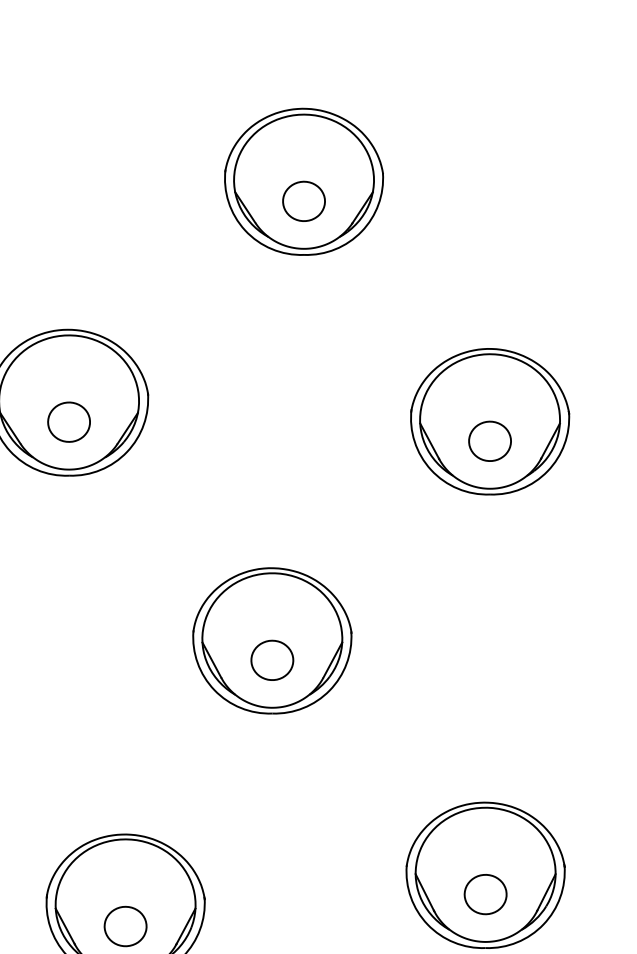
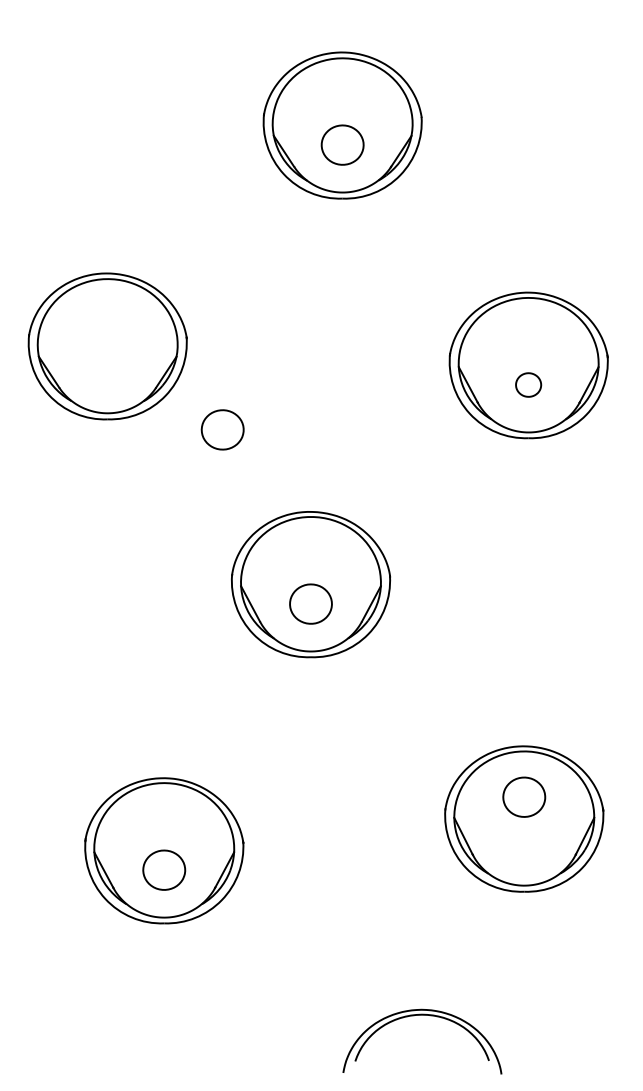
part: (68, 421) -> (222, 429), moved
part: (489, 440) -> (528, 384), size x0.6
part: (485, 893) -> (524, 796), moved

